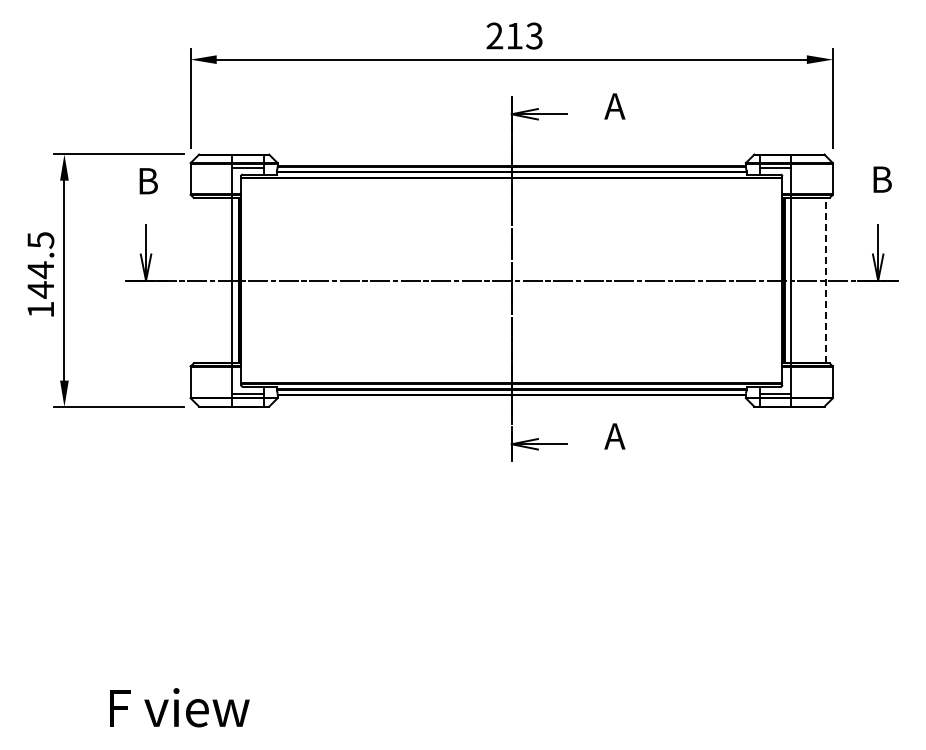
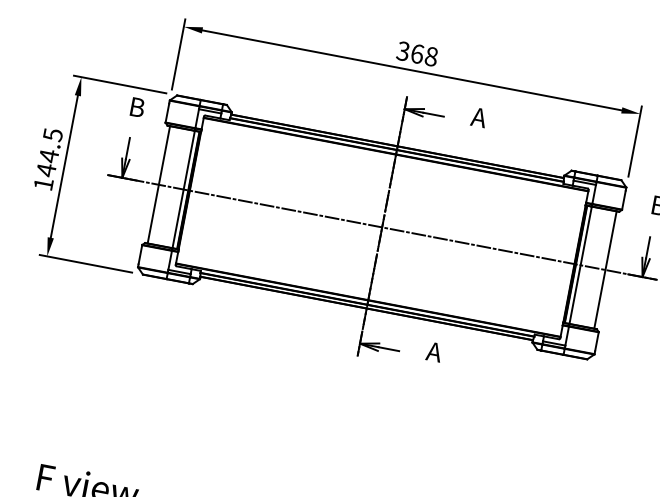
text: (514, 35) -> (417, 53), 213 -> 368
line: (197, 280) -> (158, 184), added
line: (826, 280) -> (605, 269), dashed -> solid

